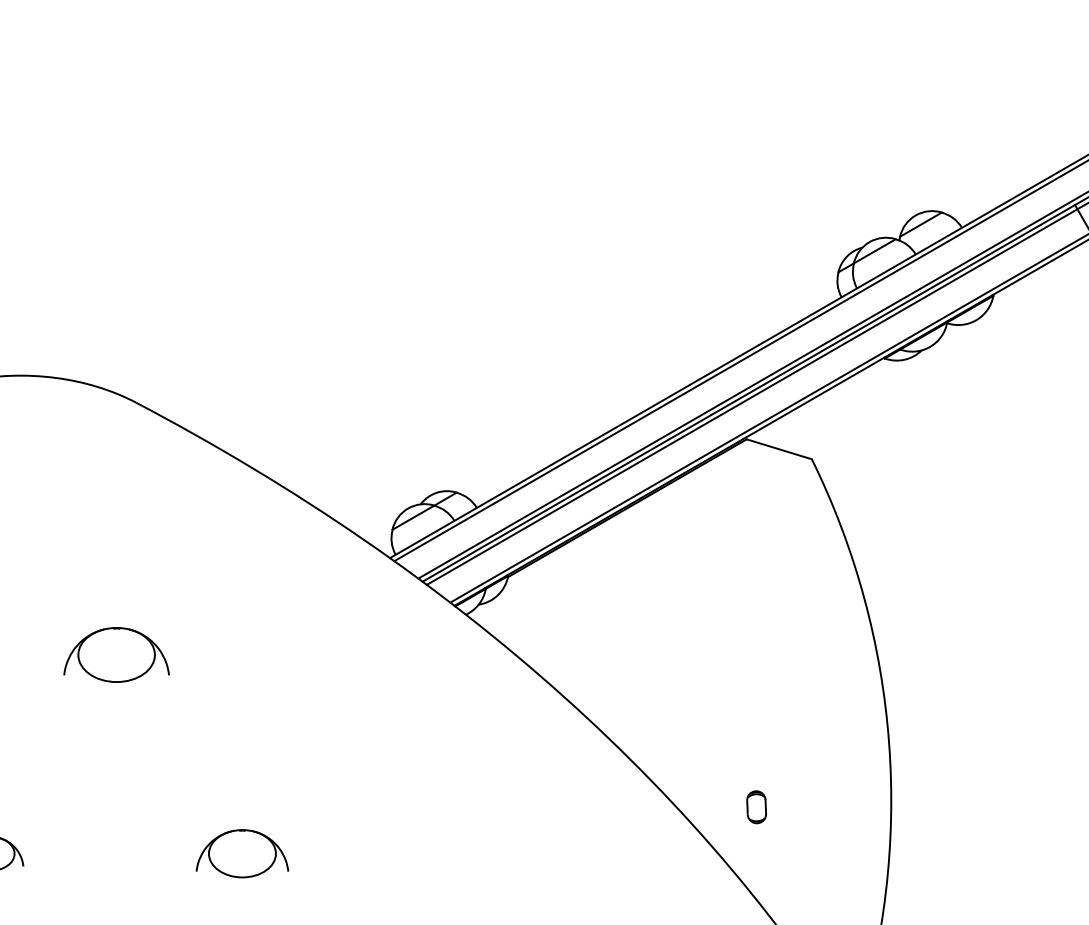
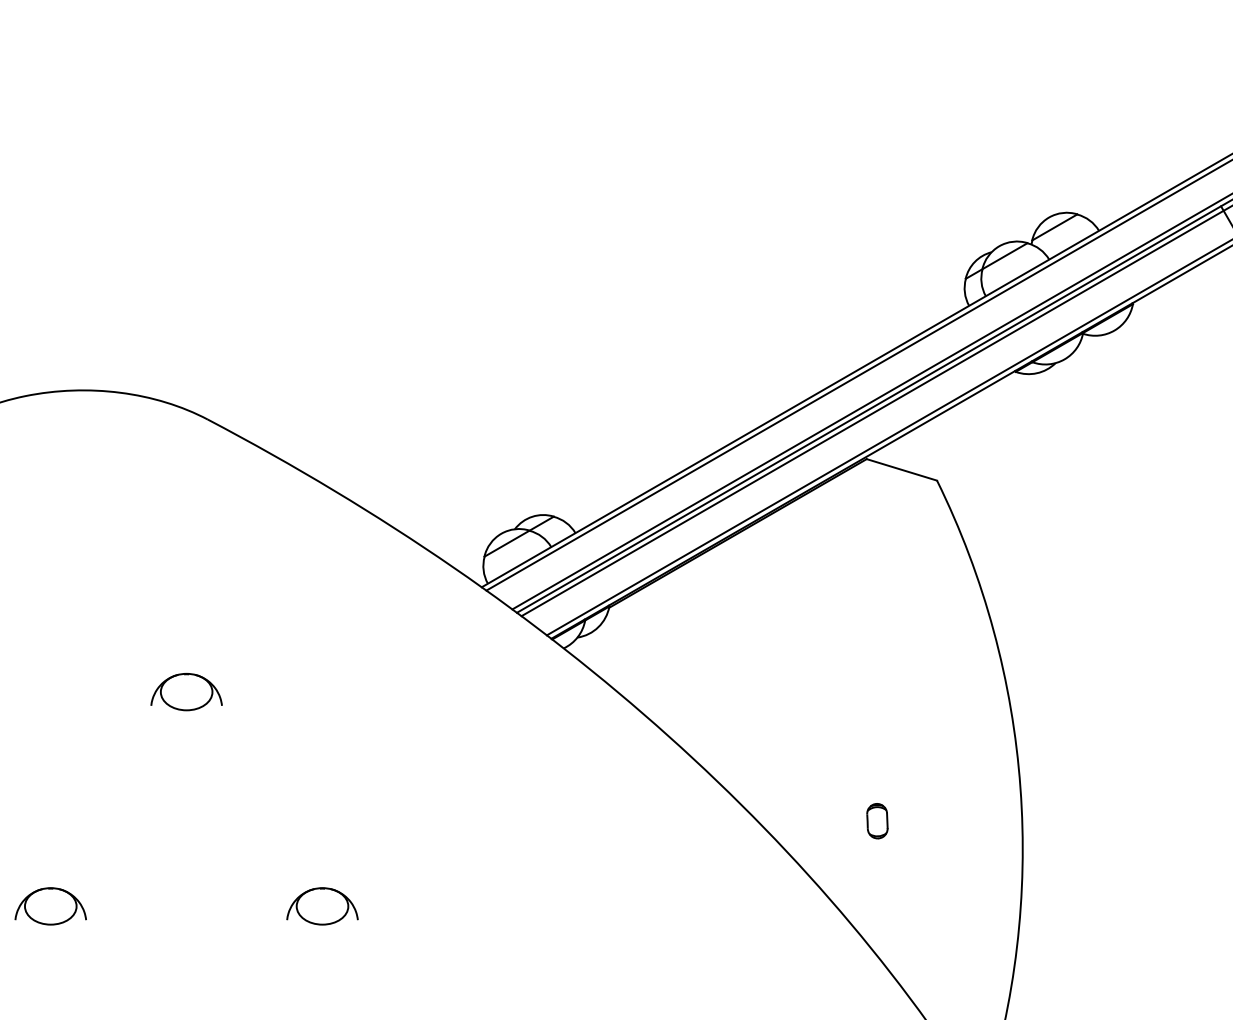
part: (116, 655) -> (186, 692), size x0.62
part: (756, 807) -> (877, 821), moved
part: (242, 853) -> (322, 906), size x0.71

